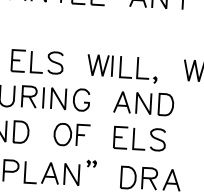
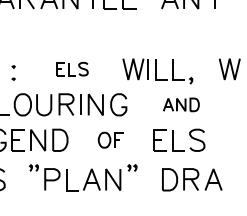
part: (37, 61) -> (72, 68), size x0.6
part: (144, 103) -> (181, 104), size x0.6
part: (71, 134) -> (110, 139), size x0.7

